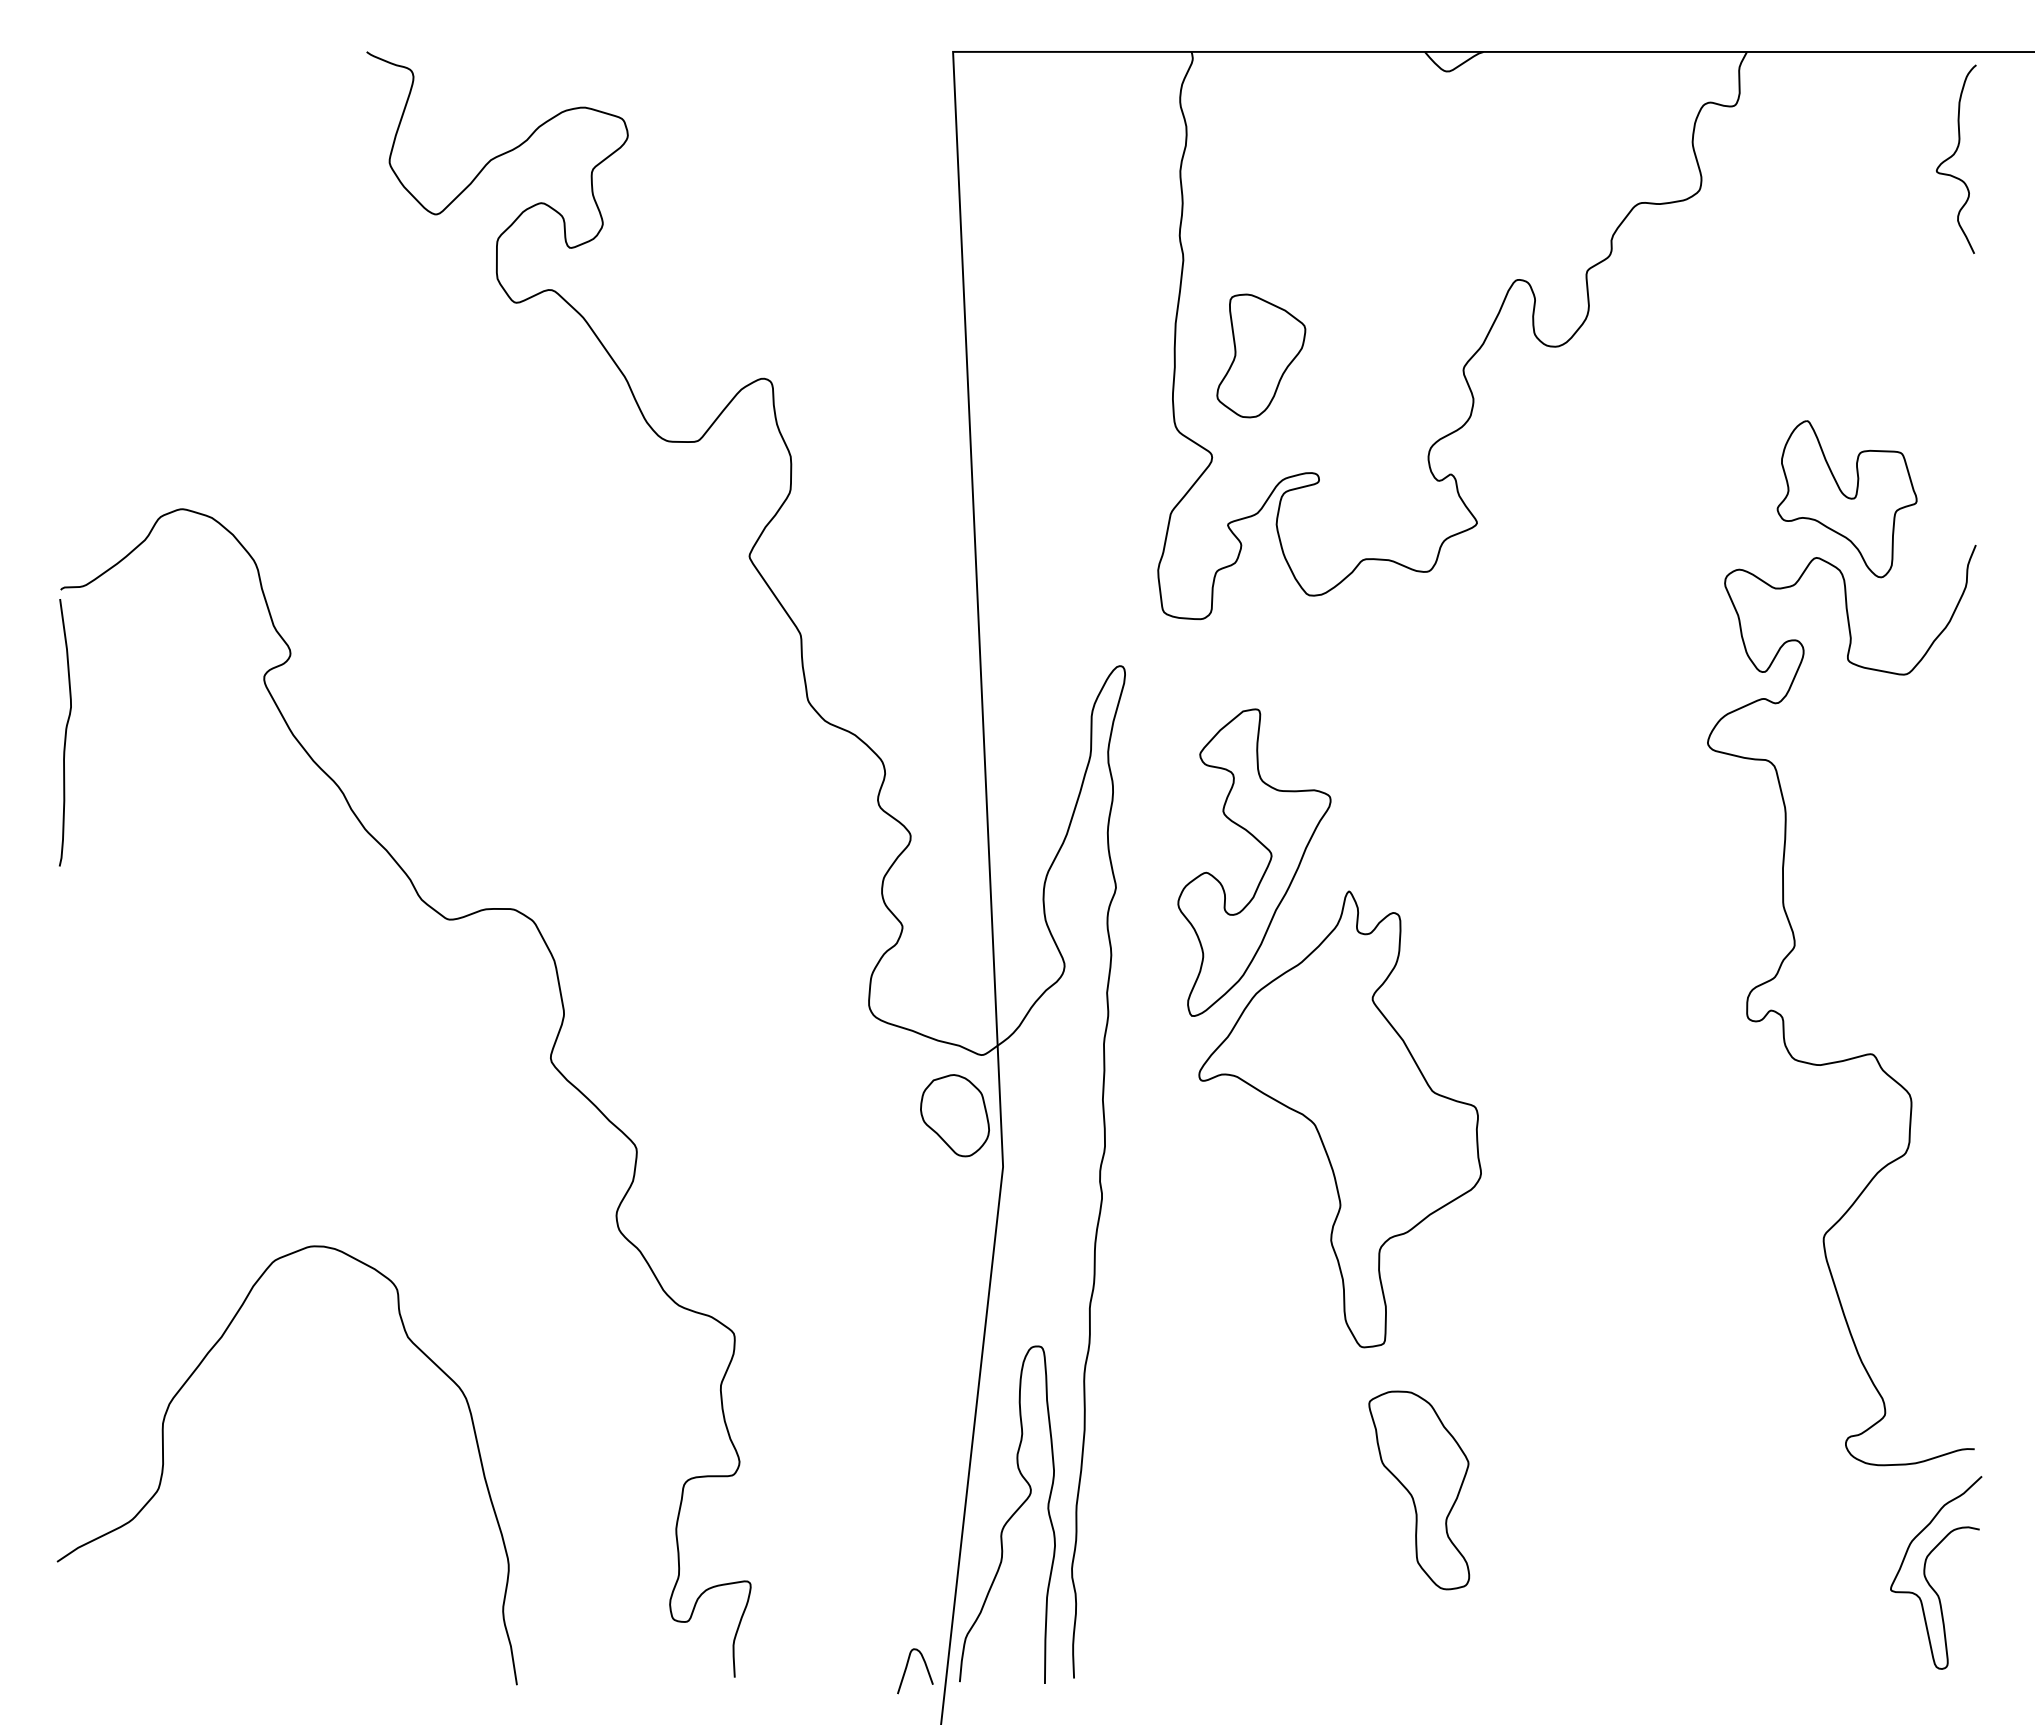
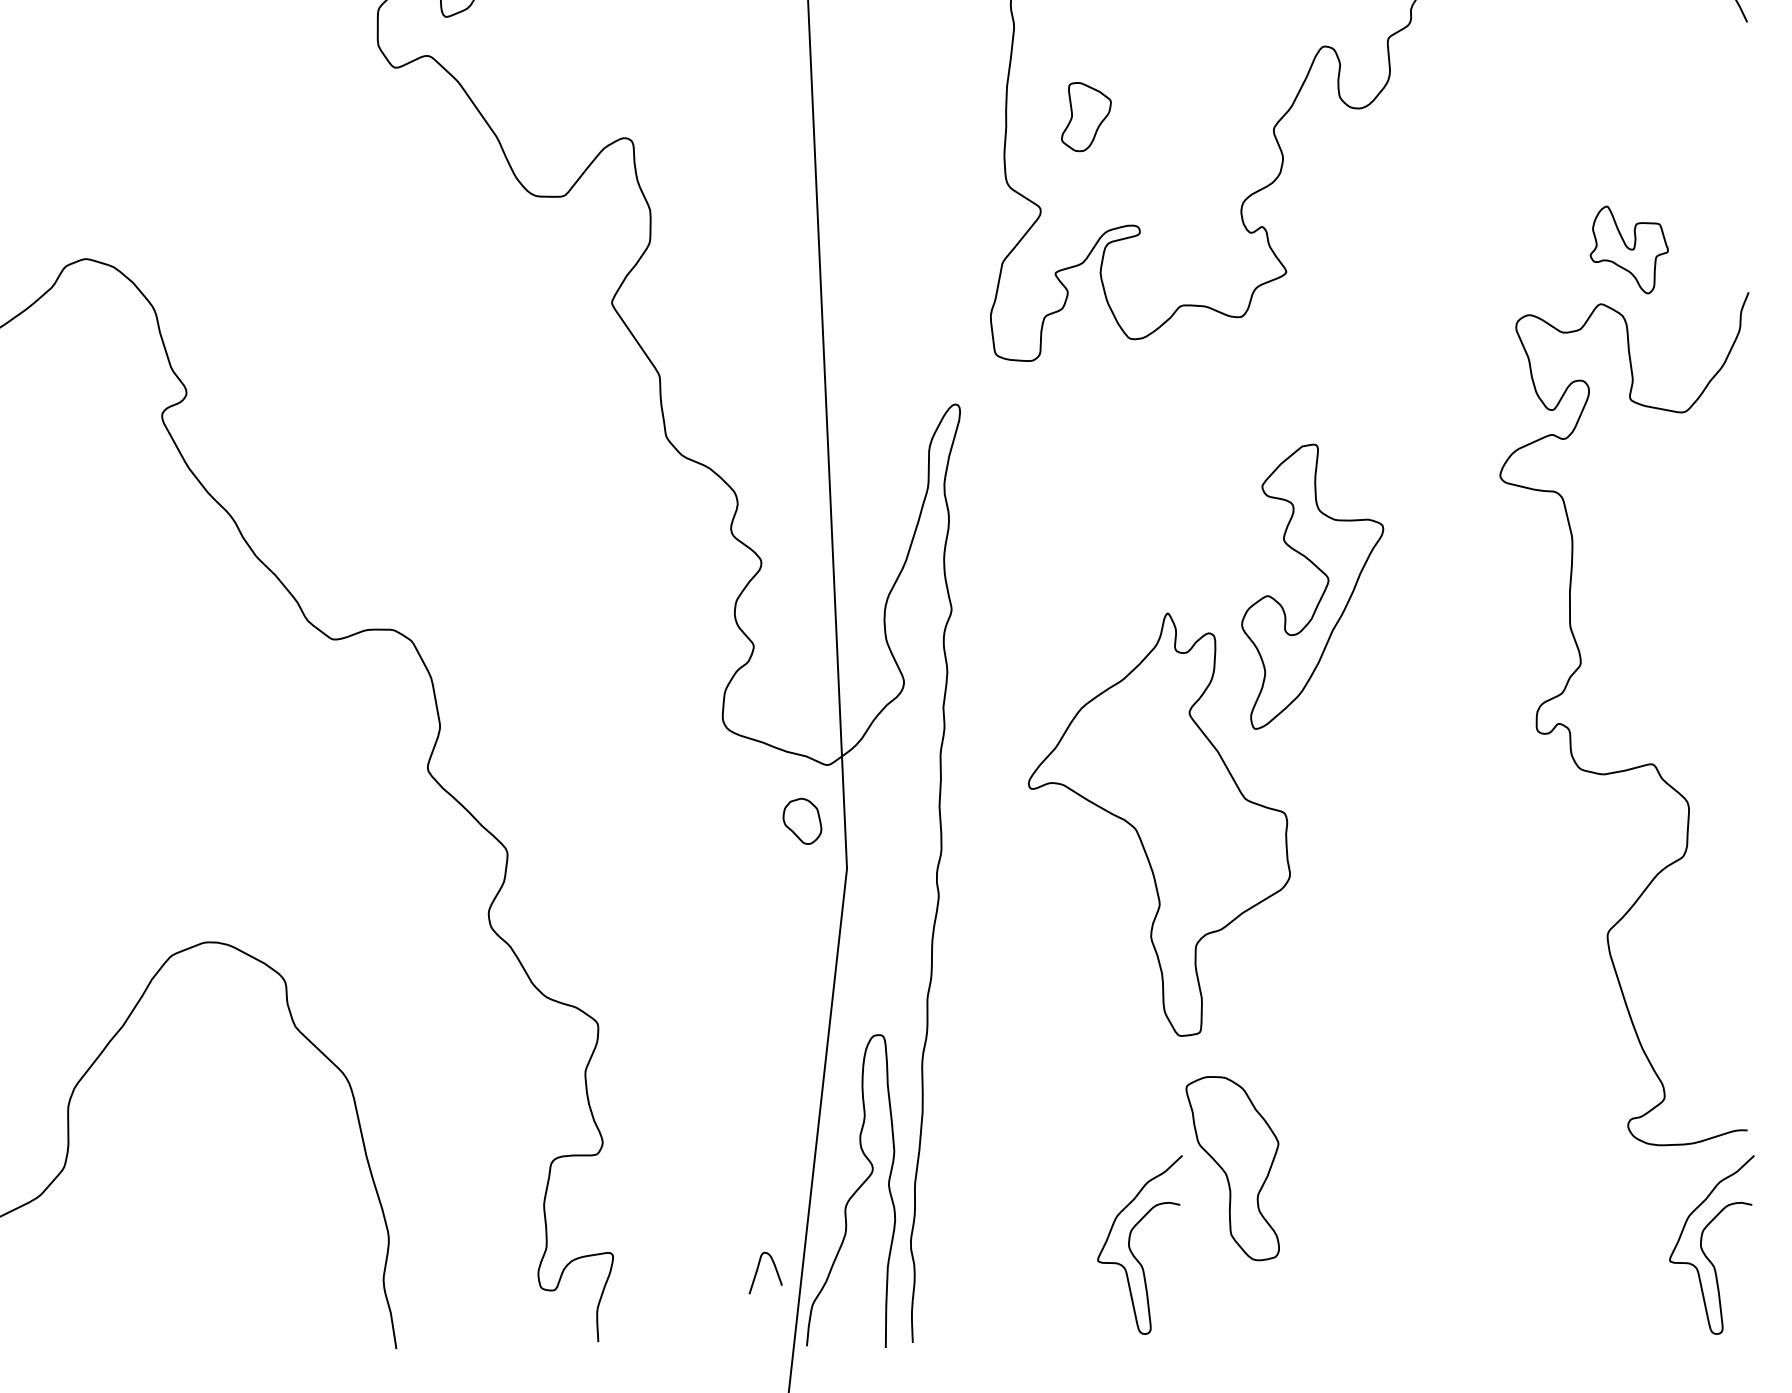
part: (1261, 355) -> (1086, 116), size x0.6
part: (1846, 499) -> (1628, 250), size x0.6
part: (1265, 868) -> (1322, 592), moved
part: (954, 1115) -> (801, 821), size x0.6
curve: (1308, 1572) -> (1130, 1244), added
curve: (907, 1667) -> (758, 1269), moved

